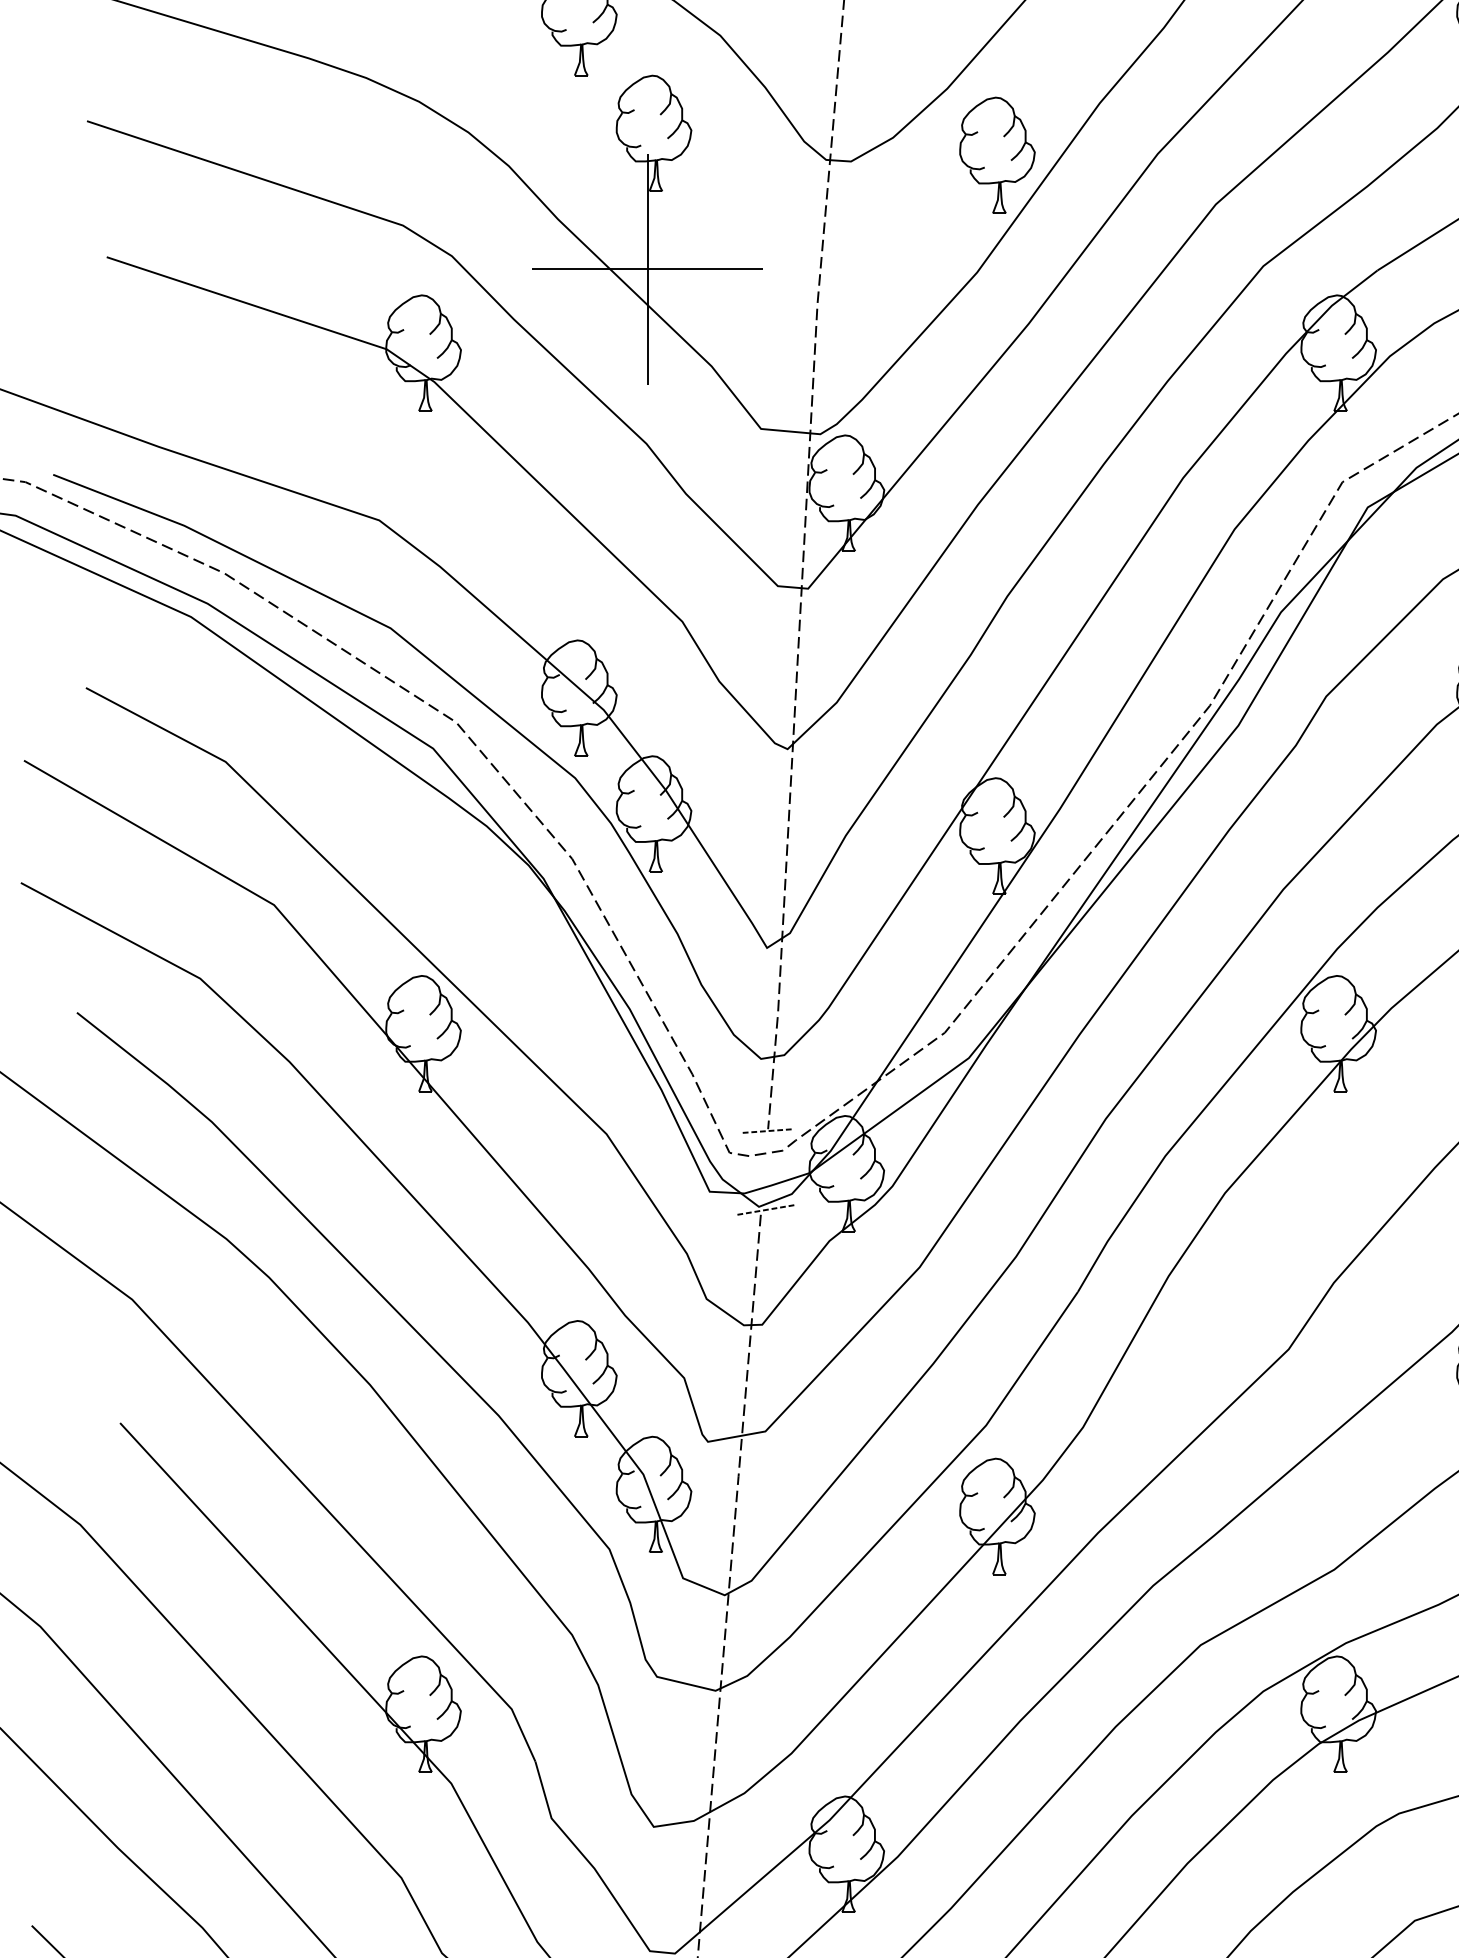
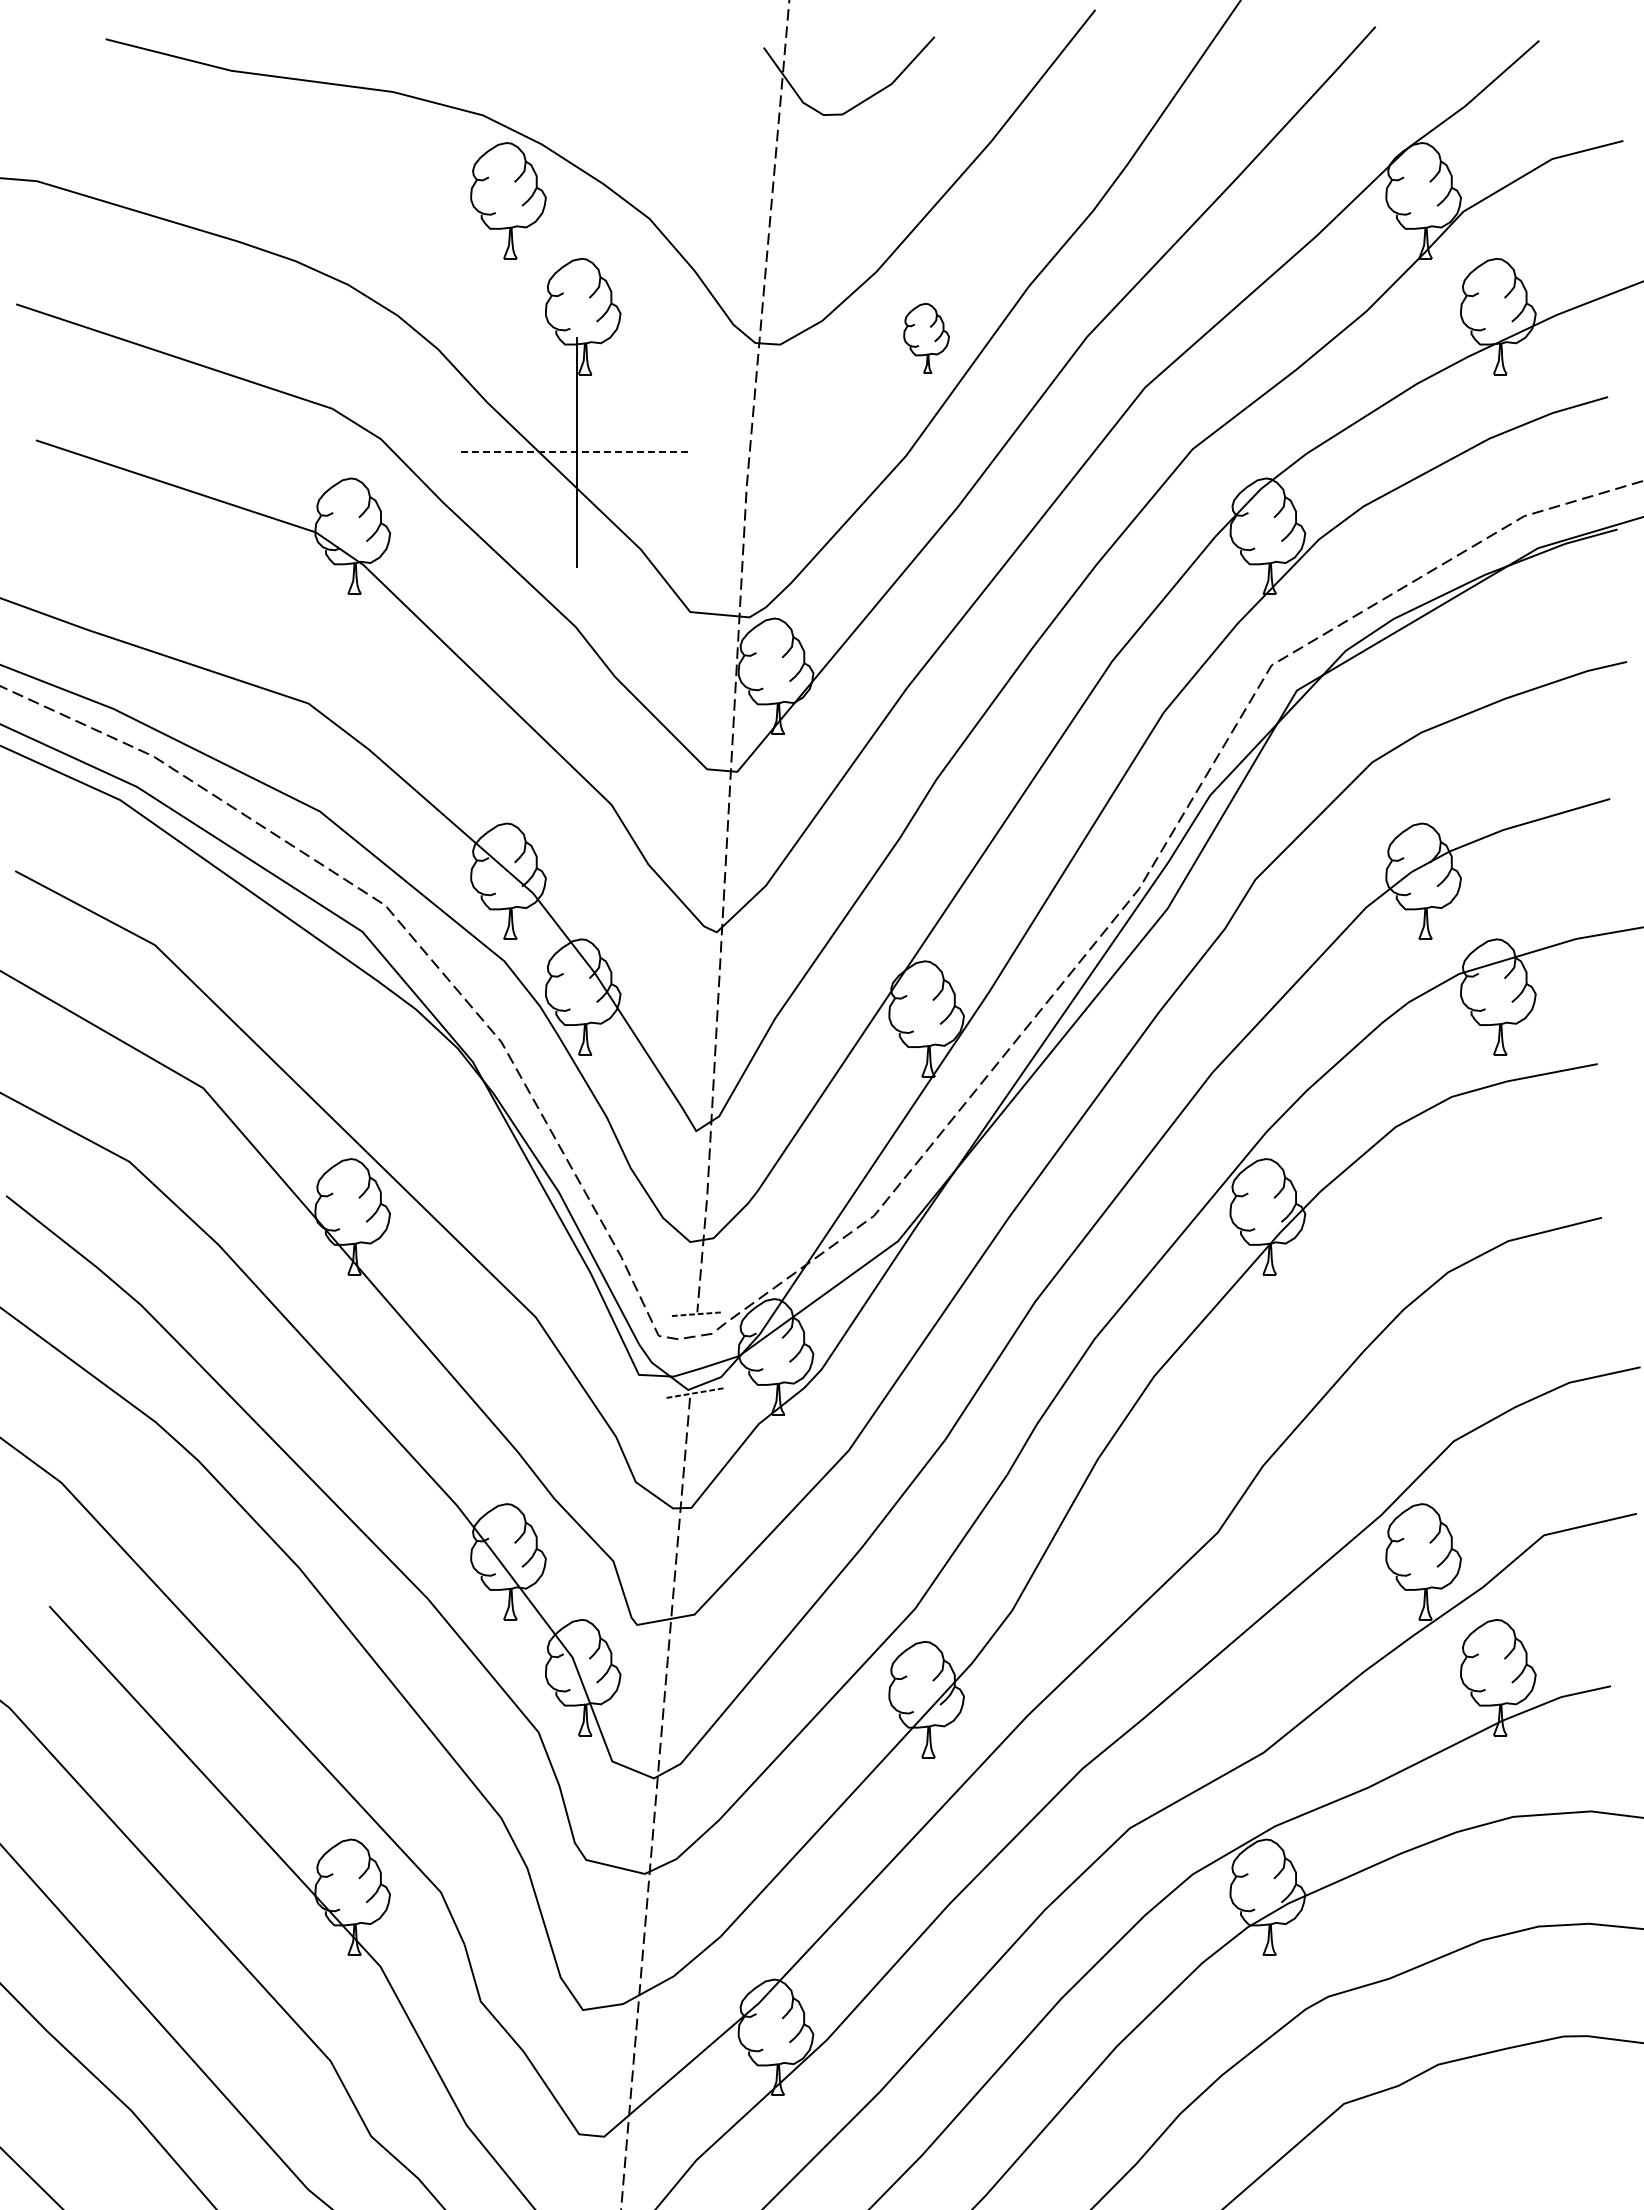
part: (997, 155) -> (926, 338), size x0.6
line: (648, 269) -> (577, 452), solid -> dashed

